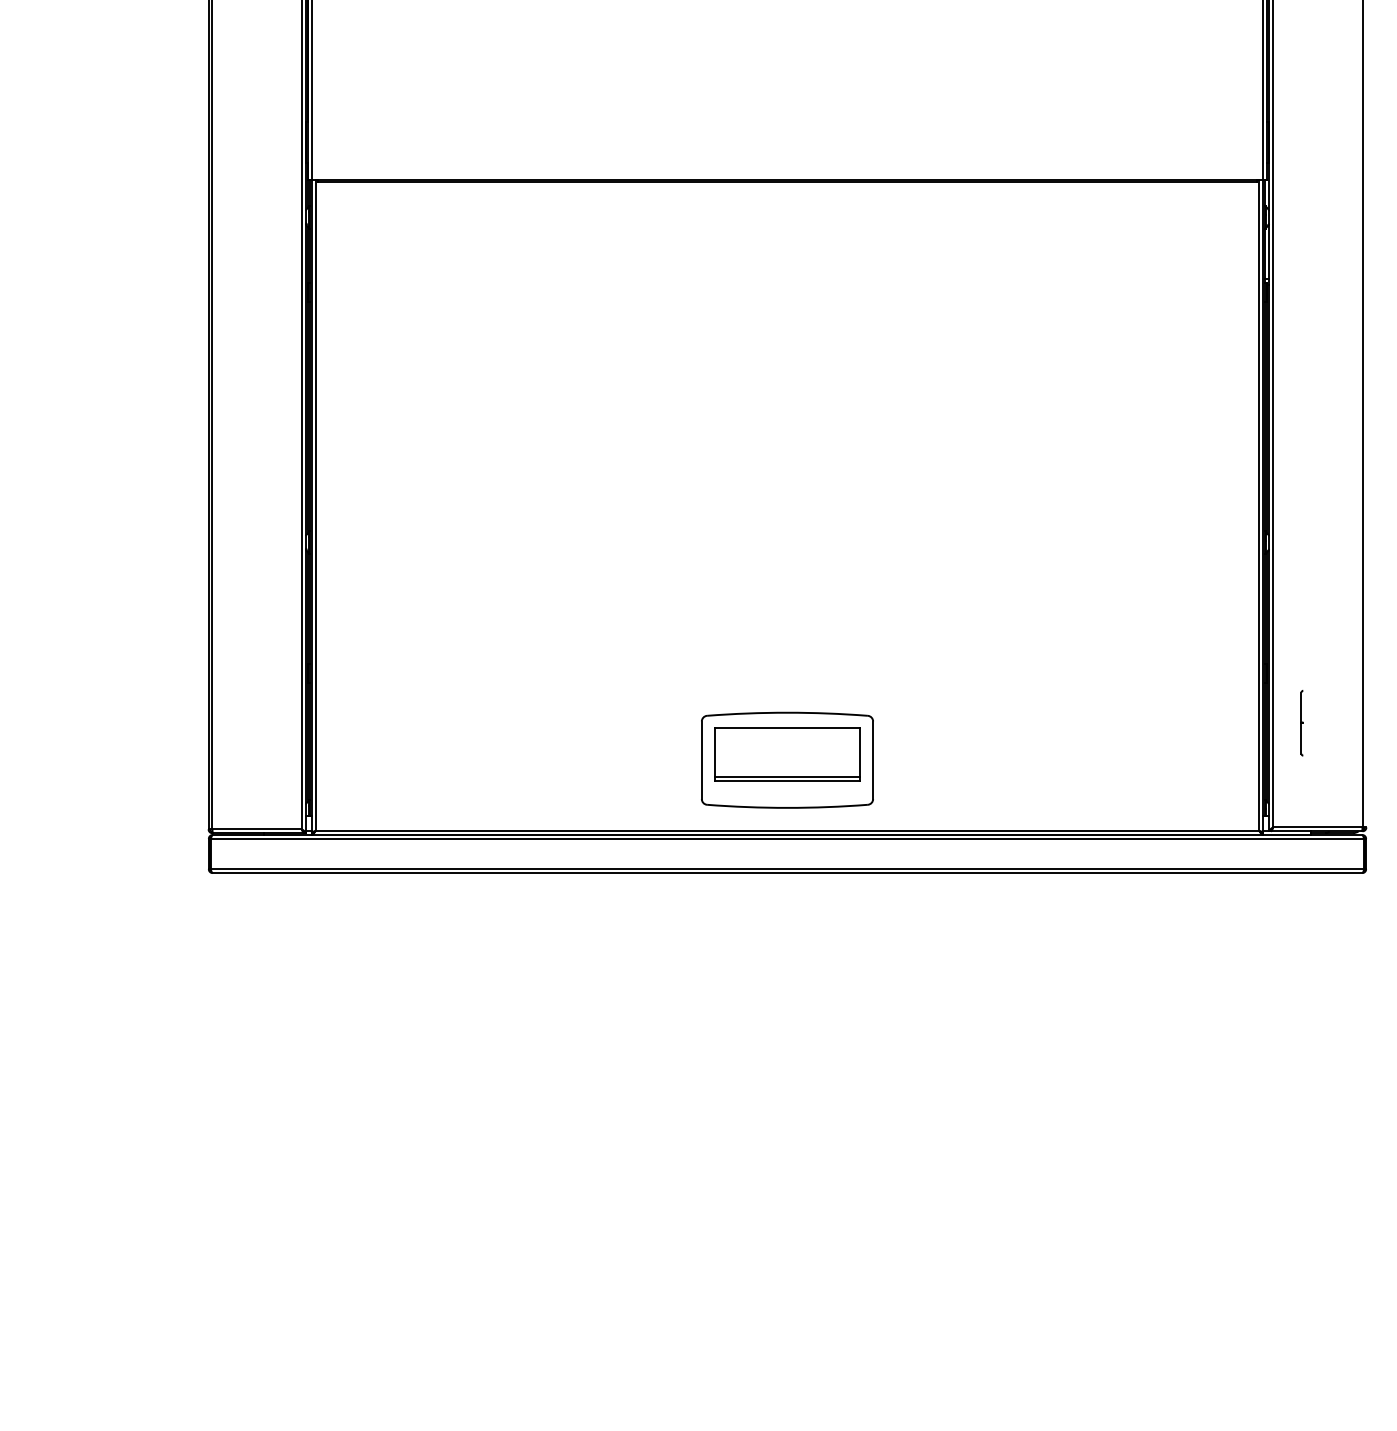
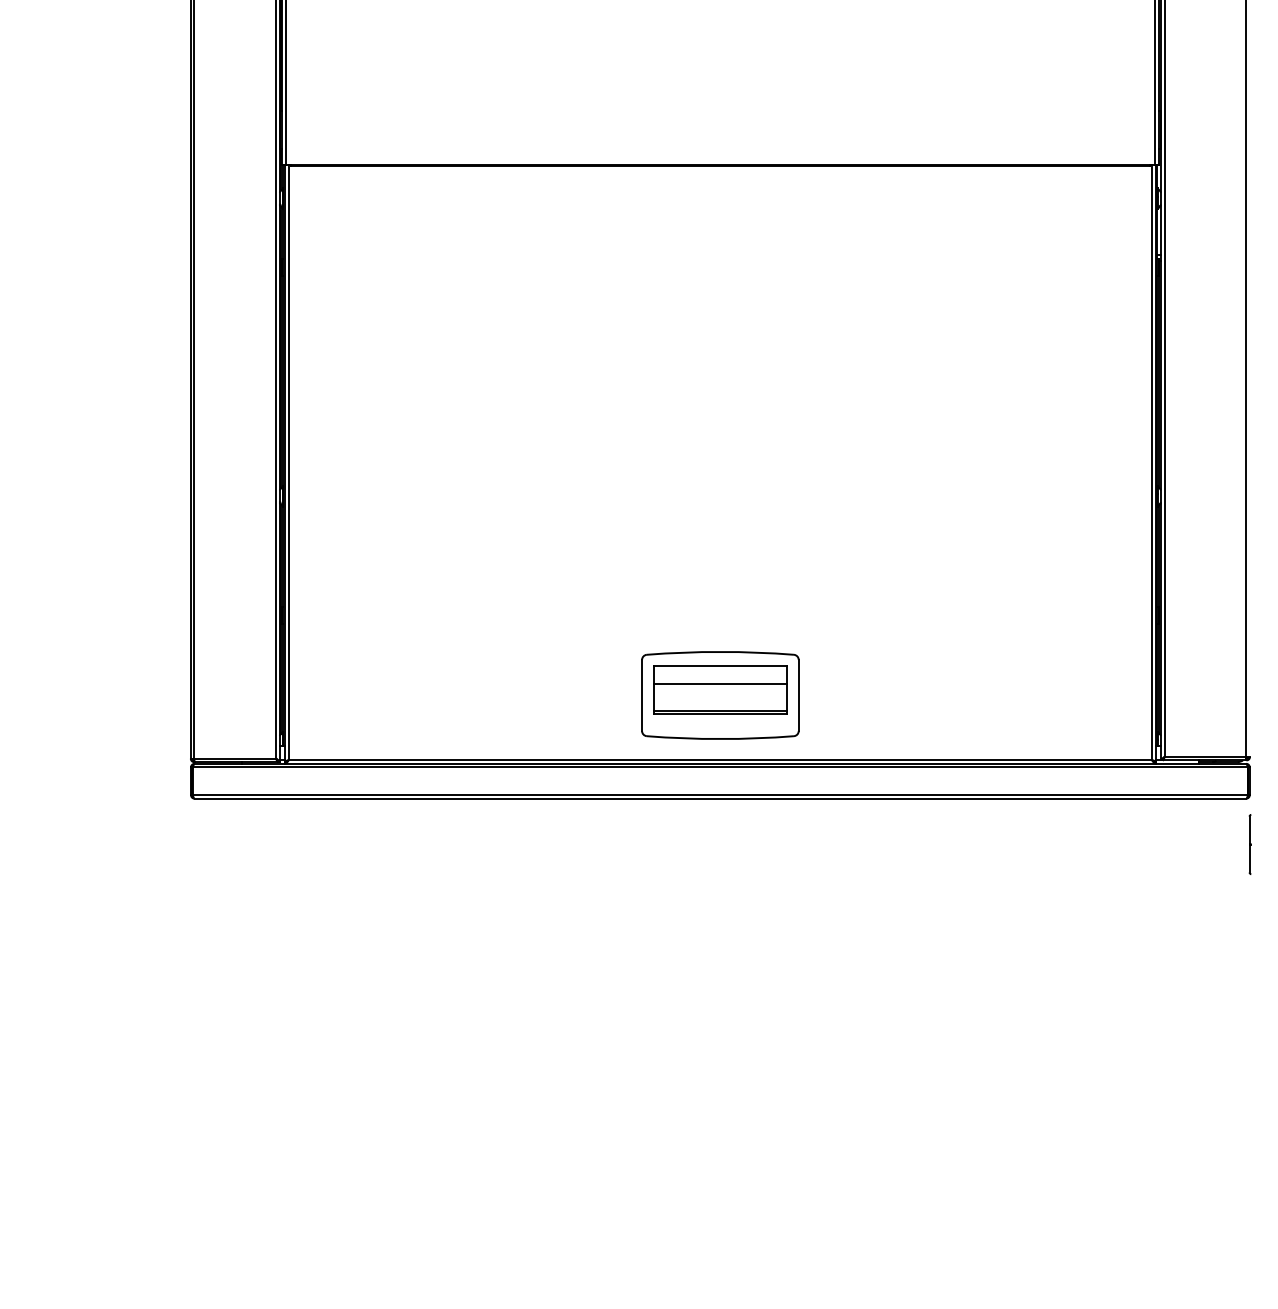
part: (1301, 723) -> (1249, 844), moved
line: (787, 747) -> (720, 683), added

